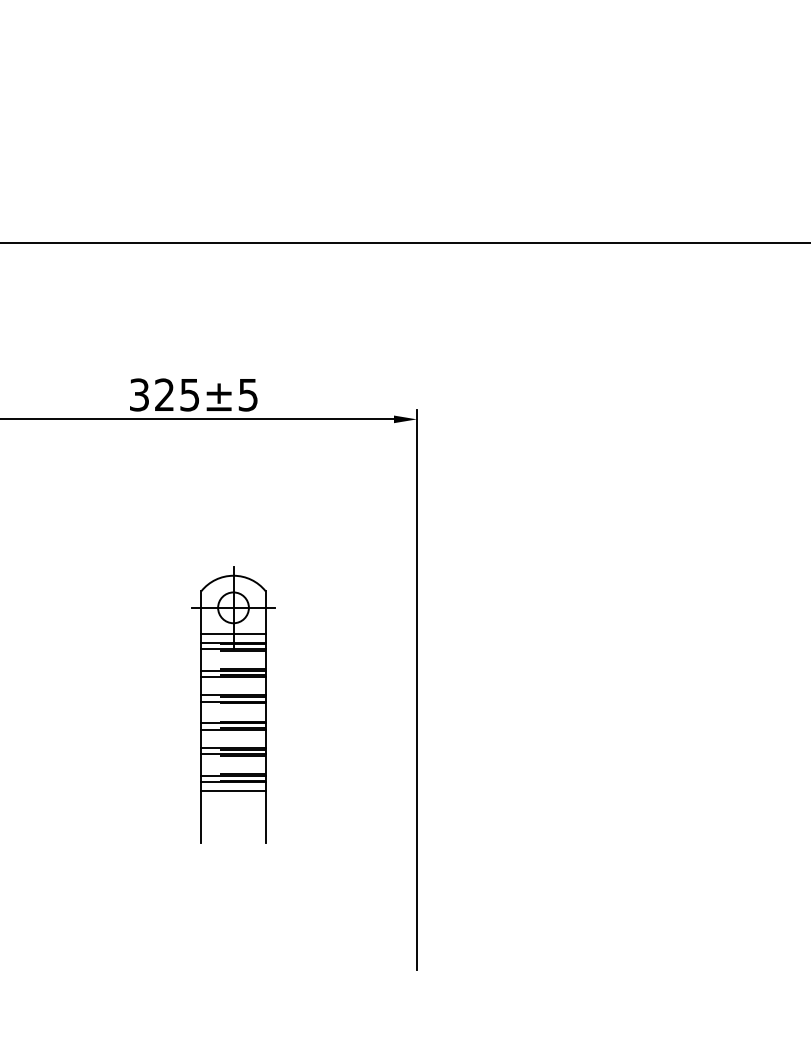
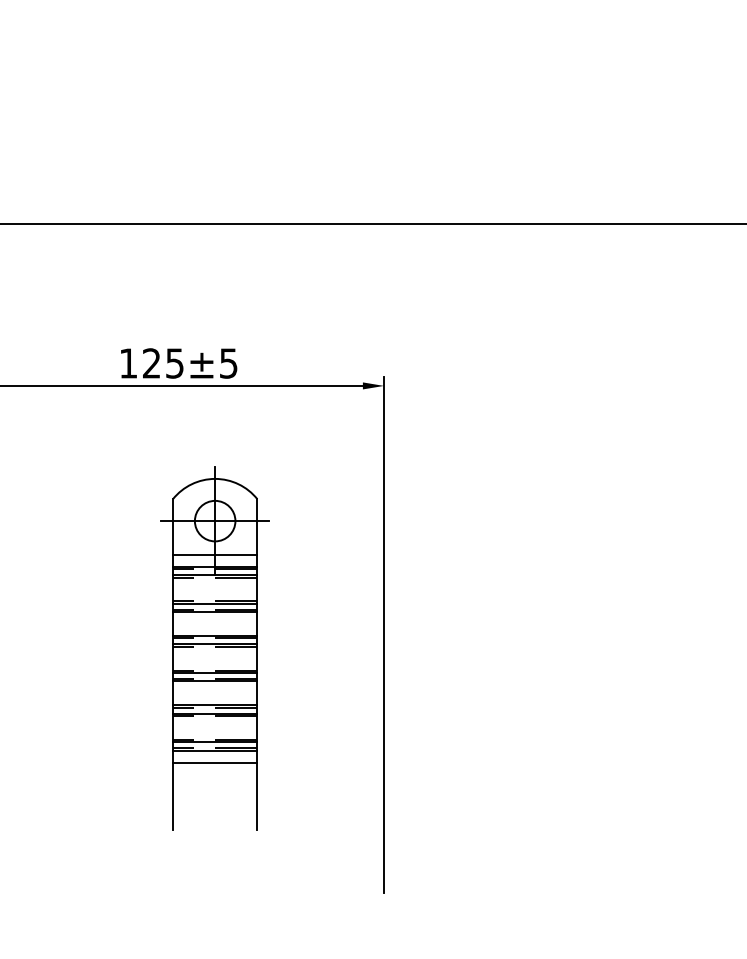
text: (139, 394) -> (128, 363), 325 -> 125
part: (233, 704) -> (215, 648), size x1.43

